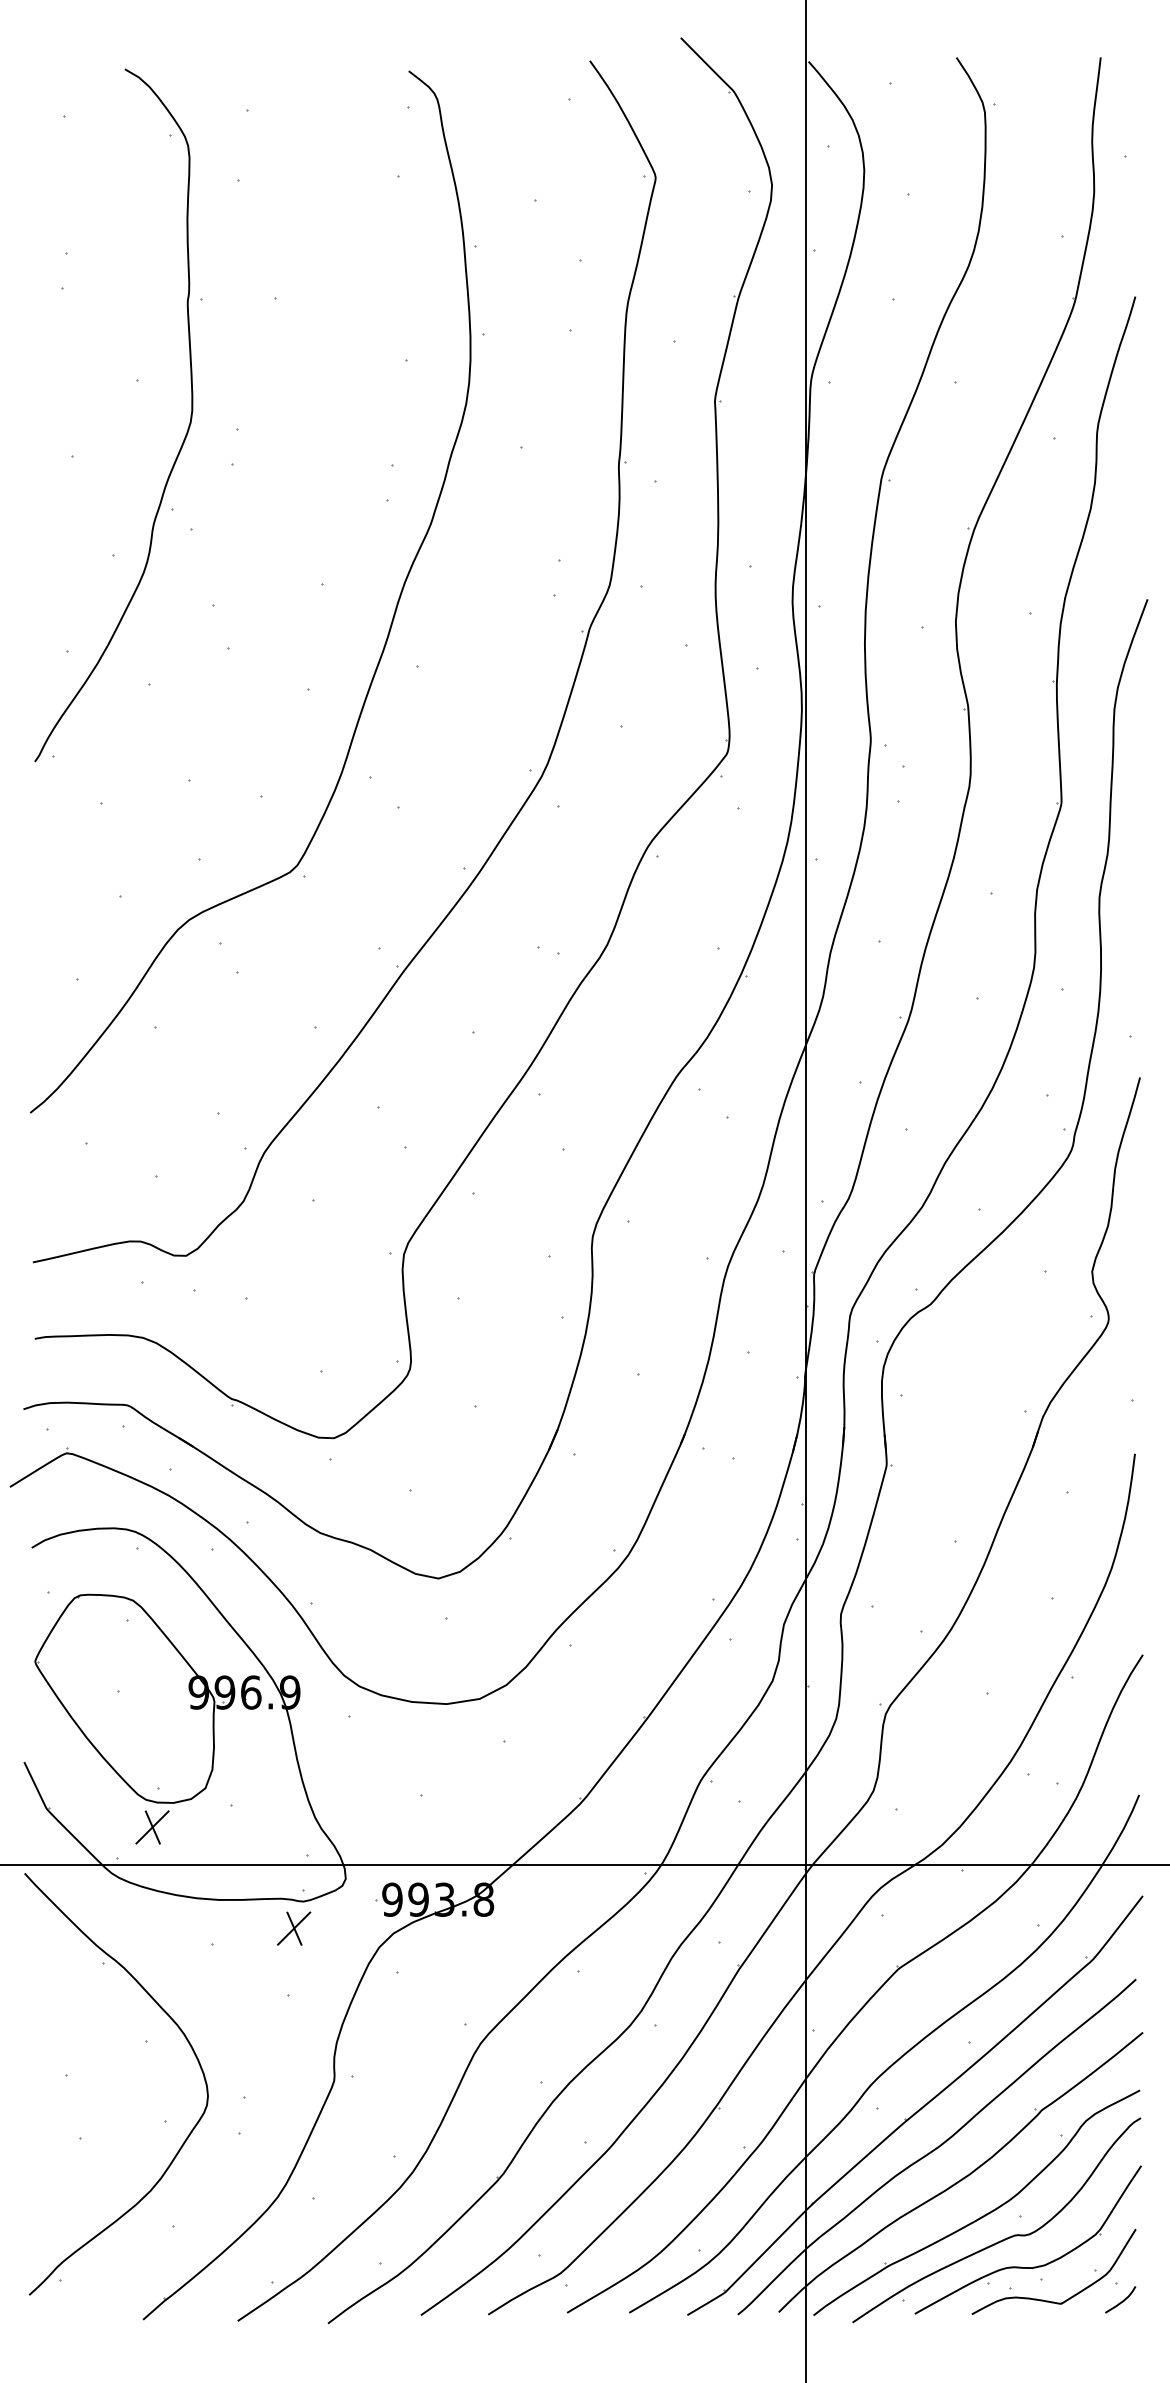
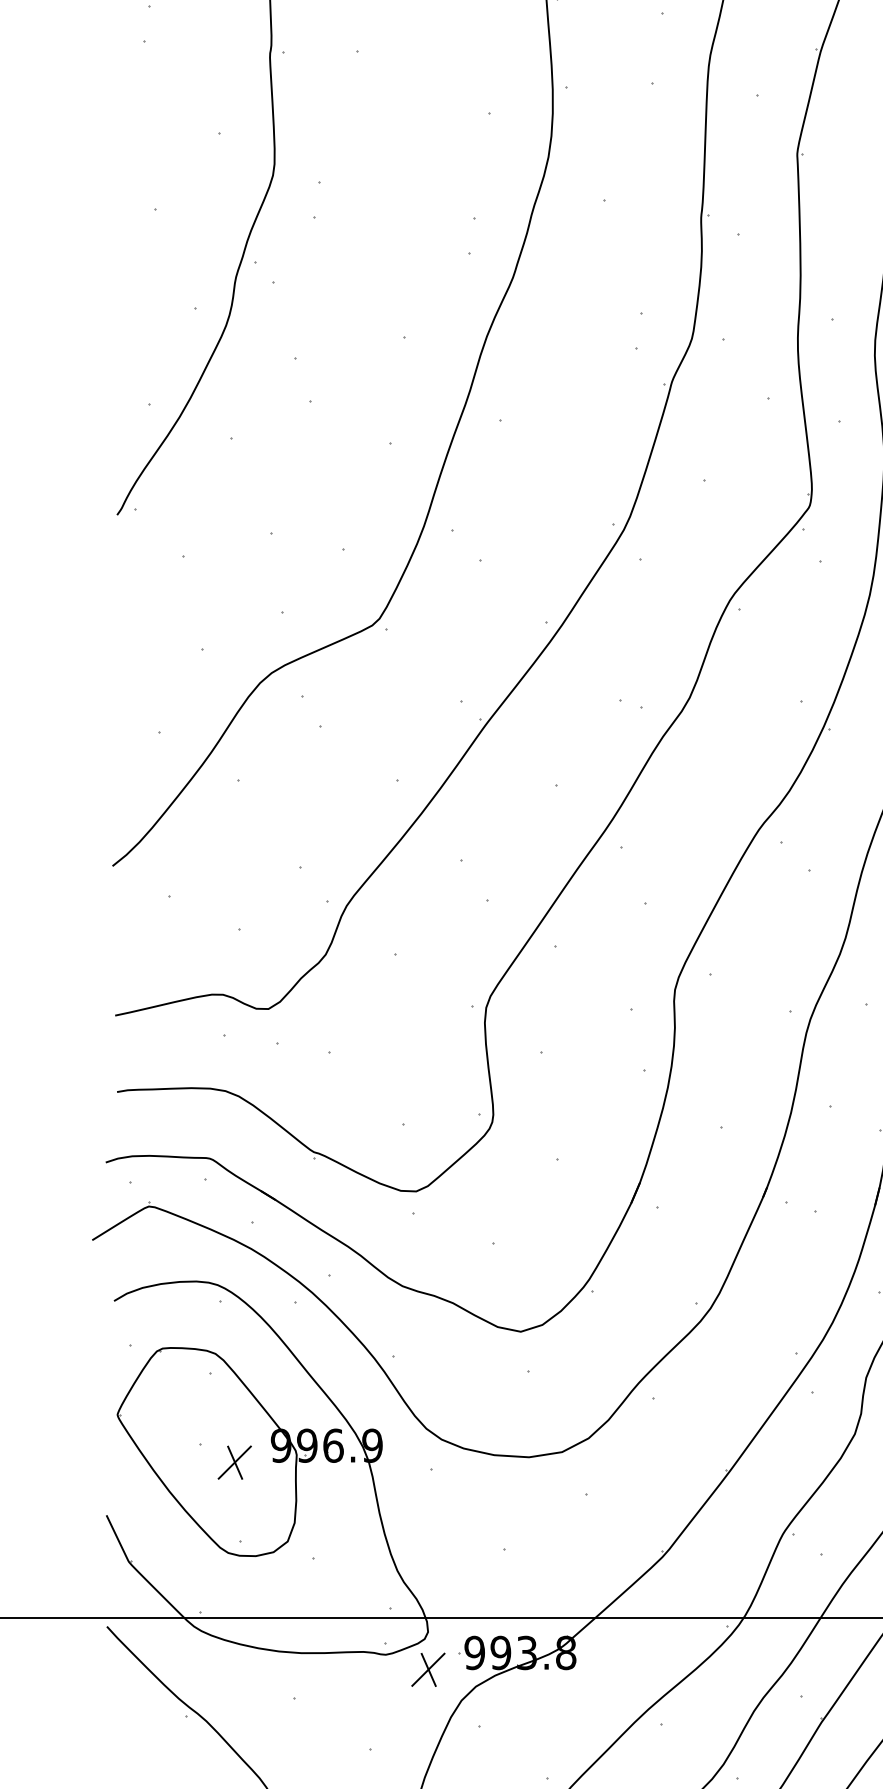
part: (152, 1827) -> (234, 1462), moved
part: (294, 1928) -> (428, 1669), moved

